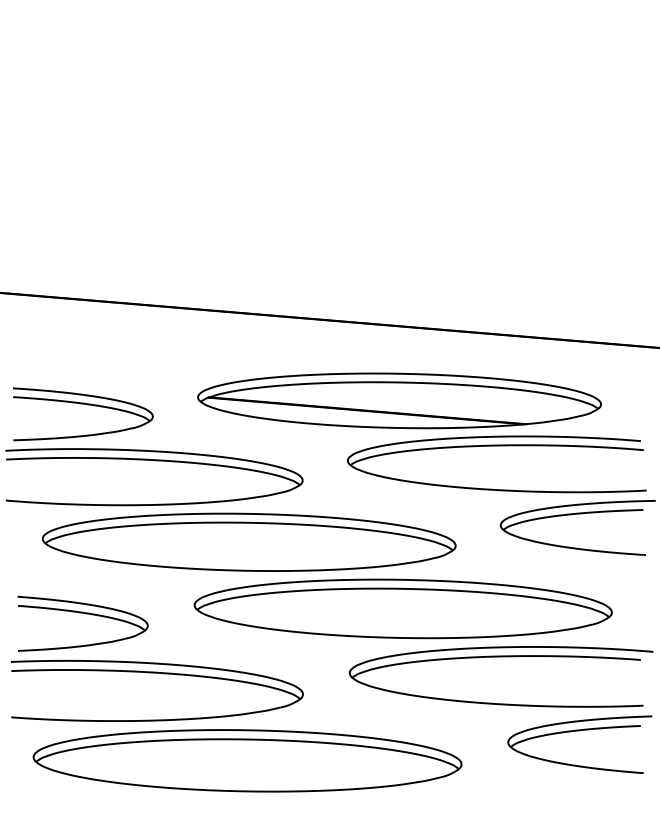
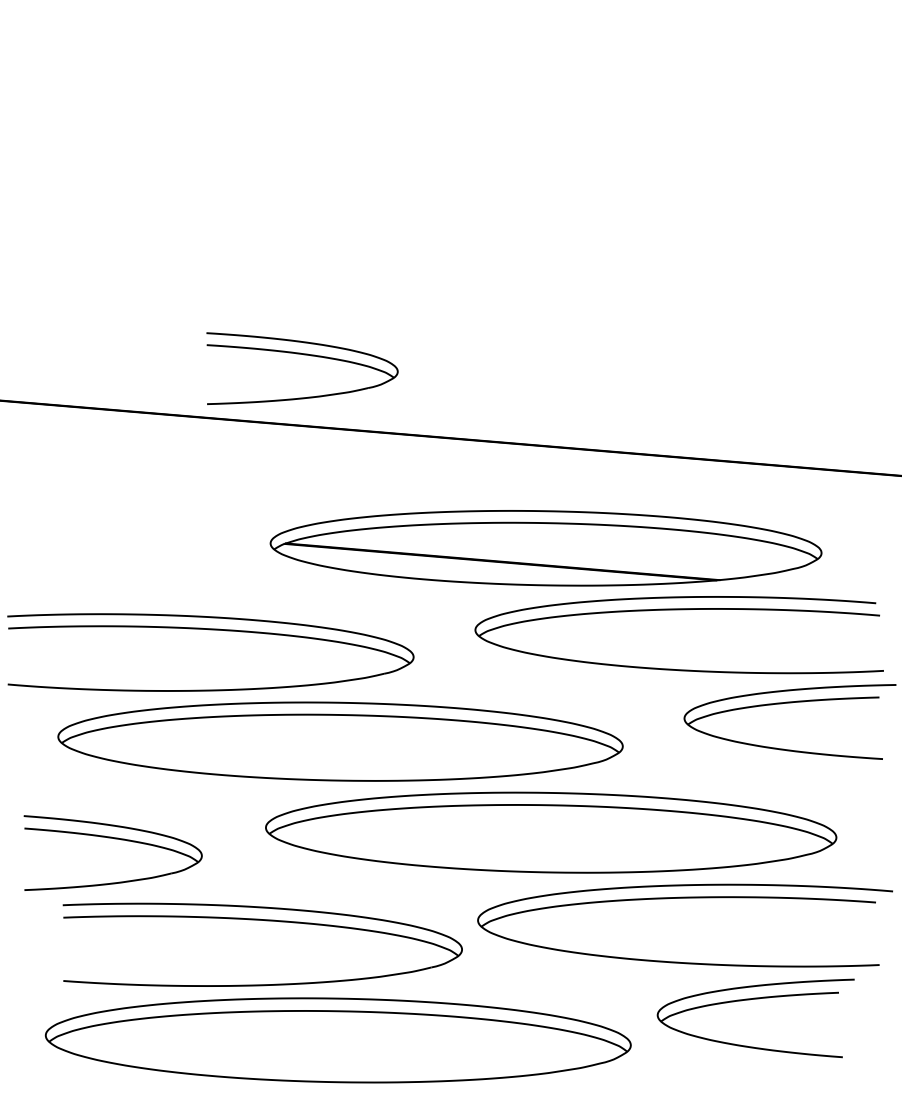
part: (83, 404) -> (303, 355), moved
part: (159, 673) -> (265, 921), moved
part: (576, 731) -> (750, 1000), moved

